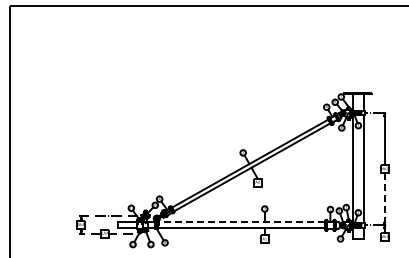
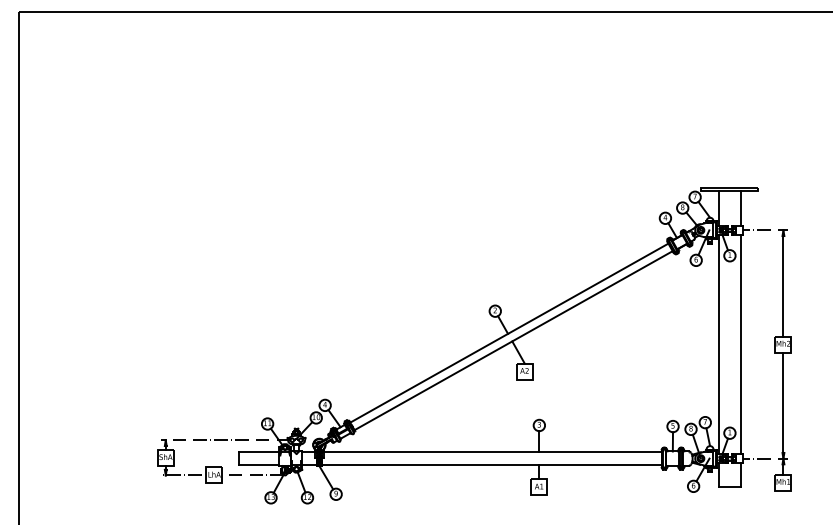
line: (384, 197) -> (783, 402), dashed -> solid
line: (241, 222) -> (491, 452), dashed -> solid

